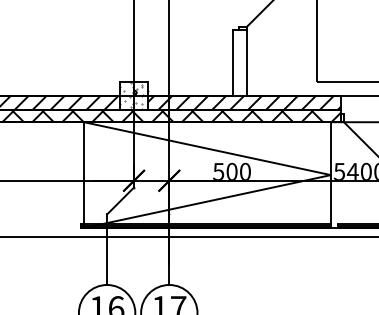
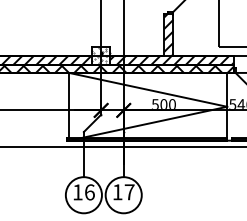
hatch: (239, 62) -> (168, 34), added

